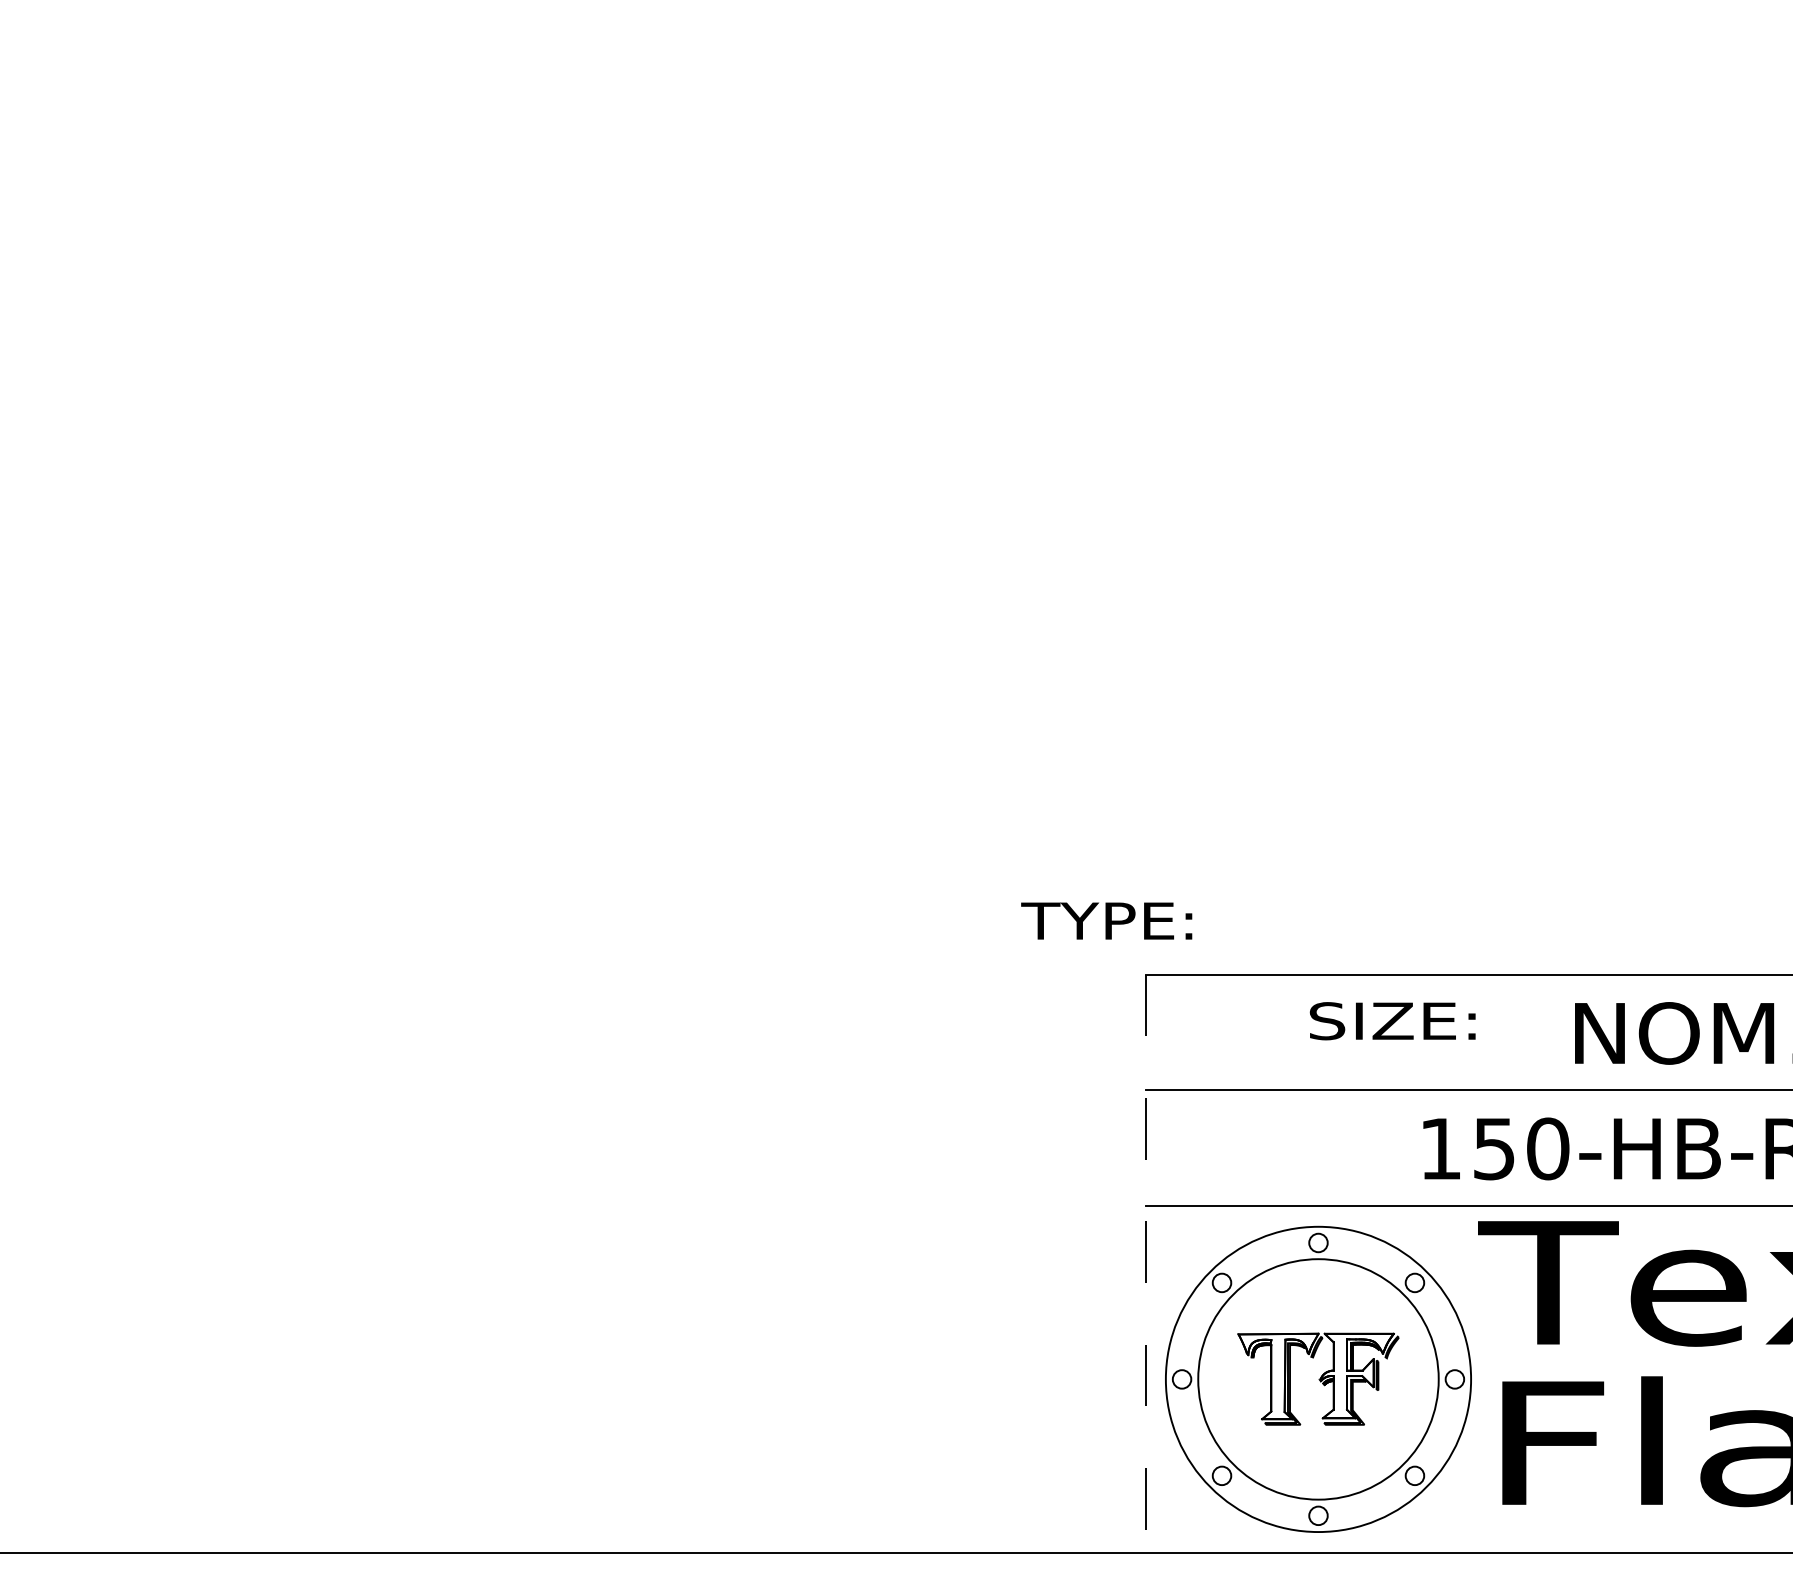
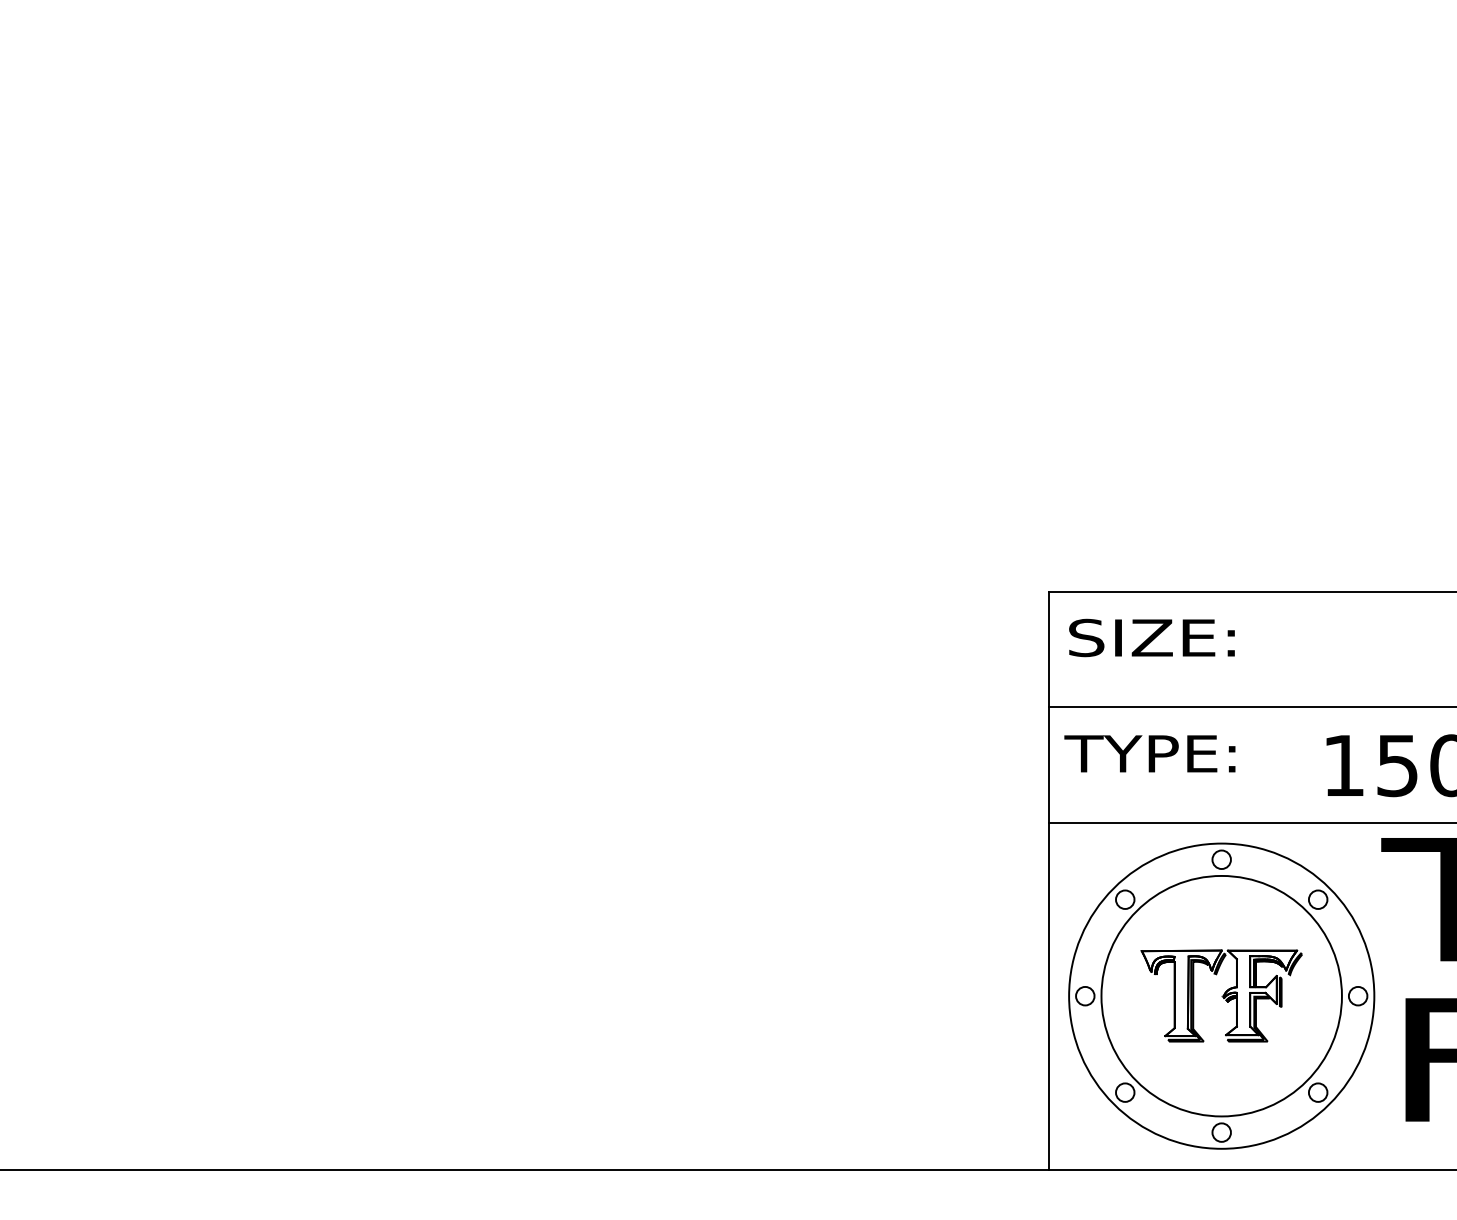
text: (1106, 920) -> (1149, 753), moved
text: (1392, 1021) -> (1151, 638), moved
line: (1145, 1264) -> (1048, 881), dashed -> solid

